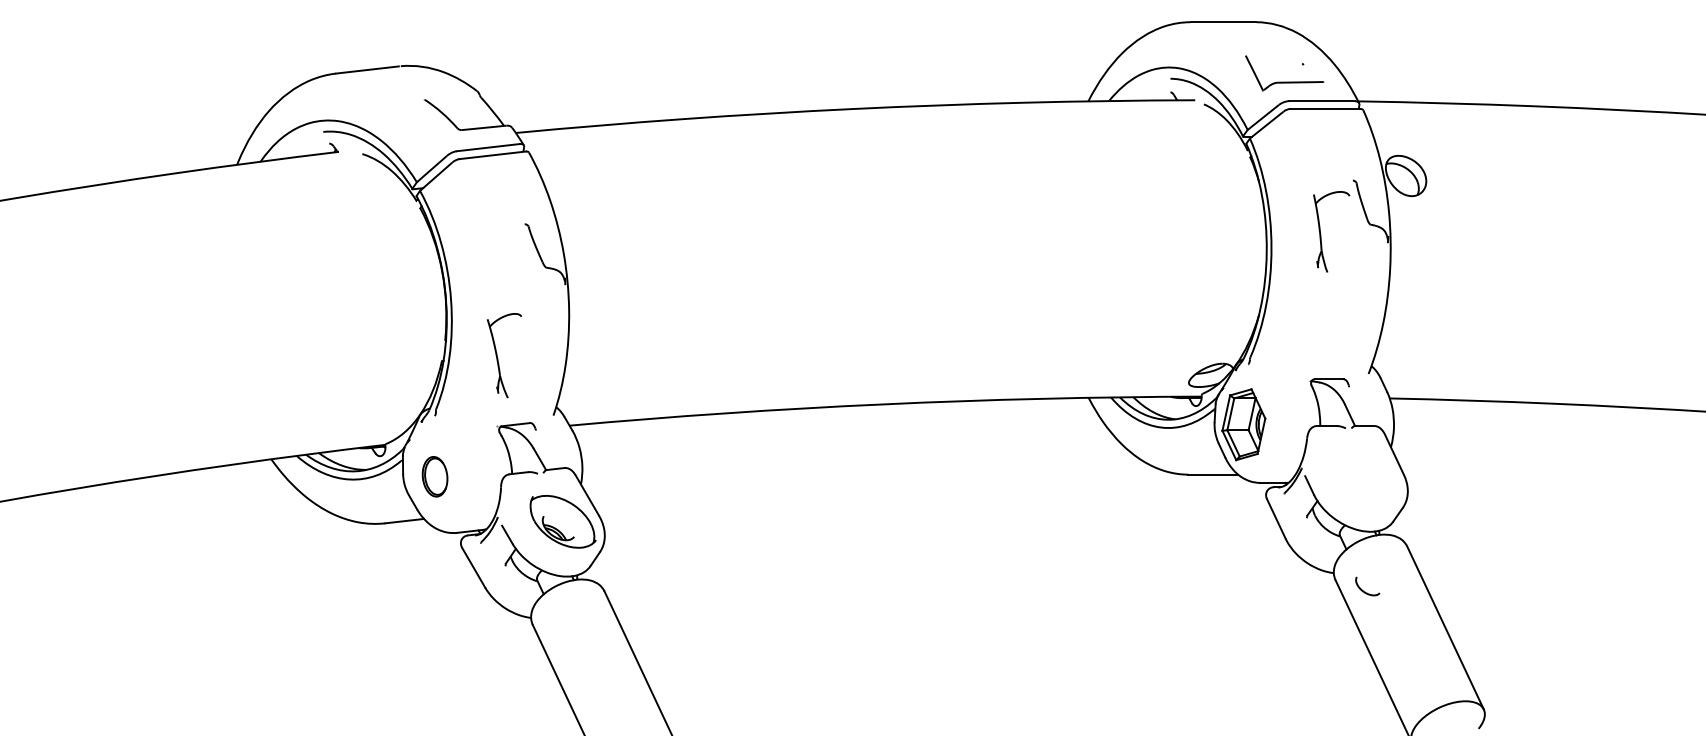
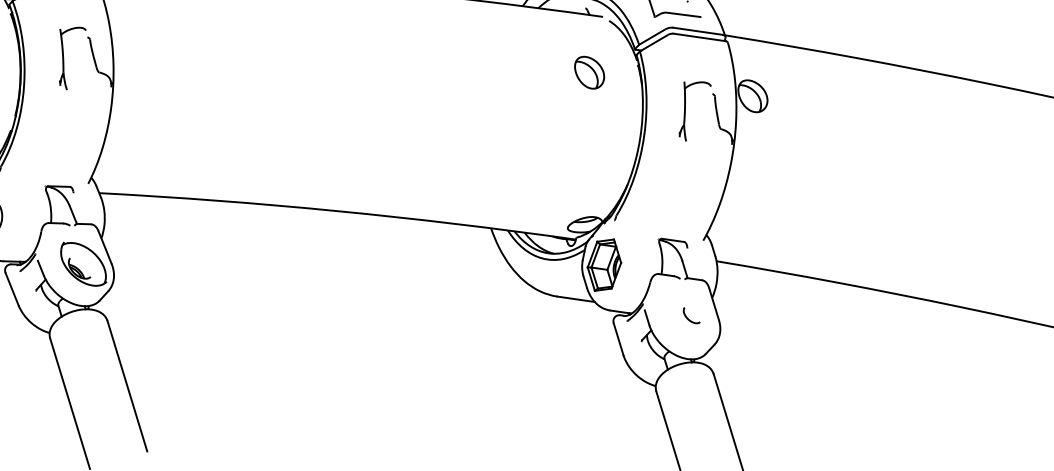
part: (1188, 176) -> (589, 73), added
part: (1321, 233) -> (685, 111), moved
part: (503, 355) -> (68, 57), moved
curve: (1365, 591) -> (689, 319), moved

